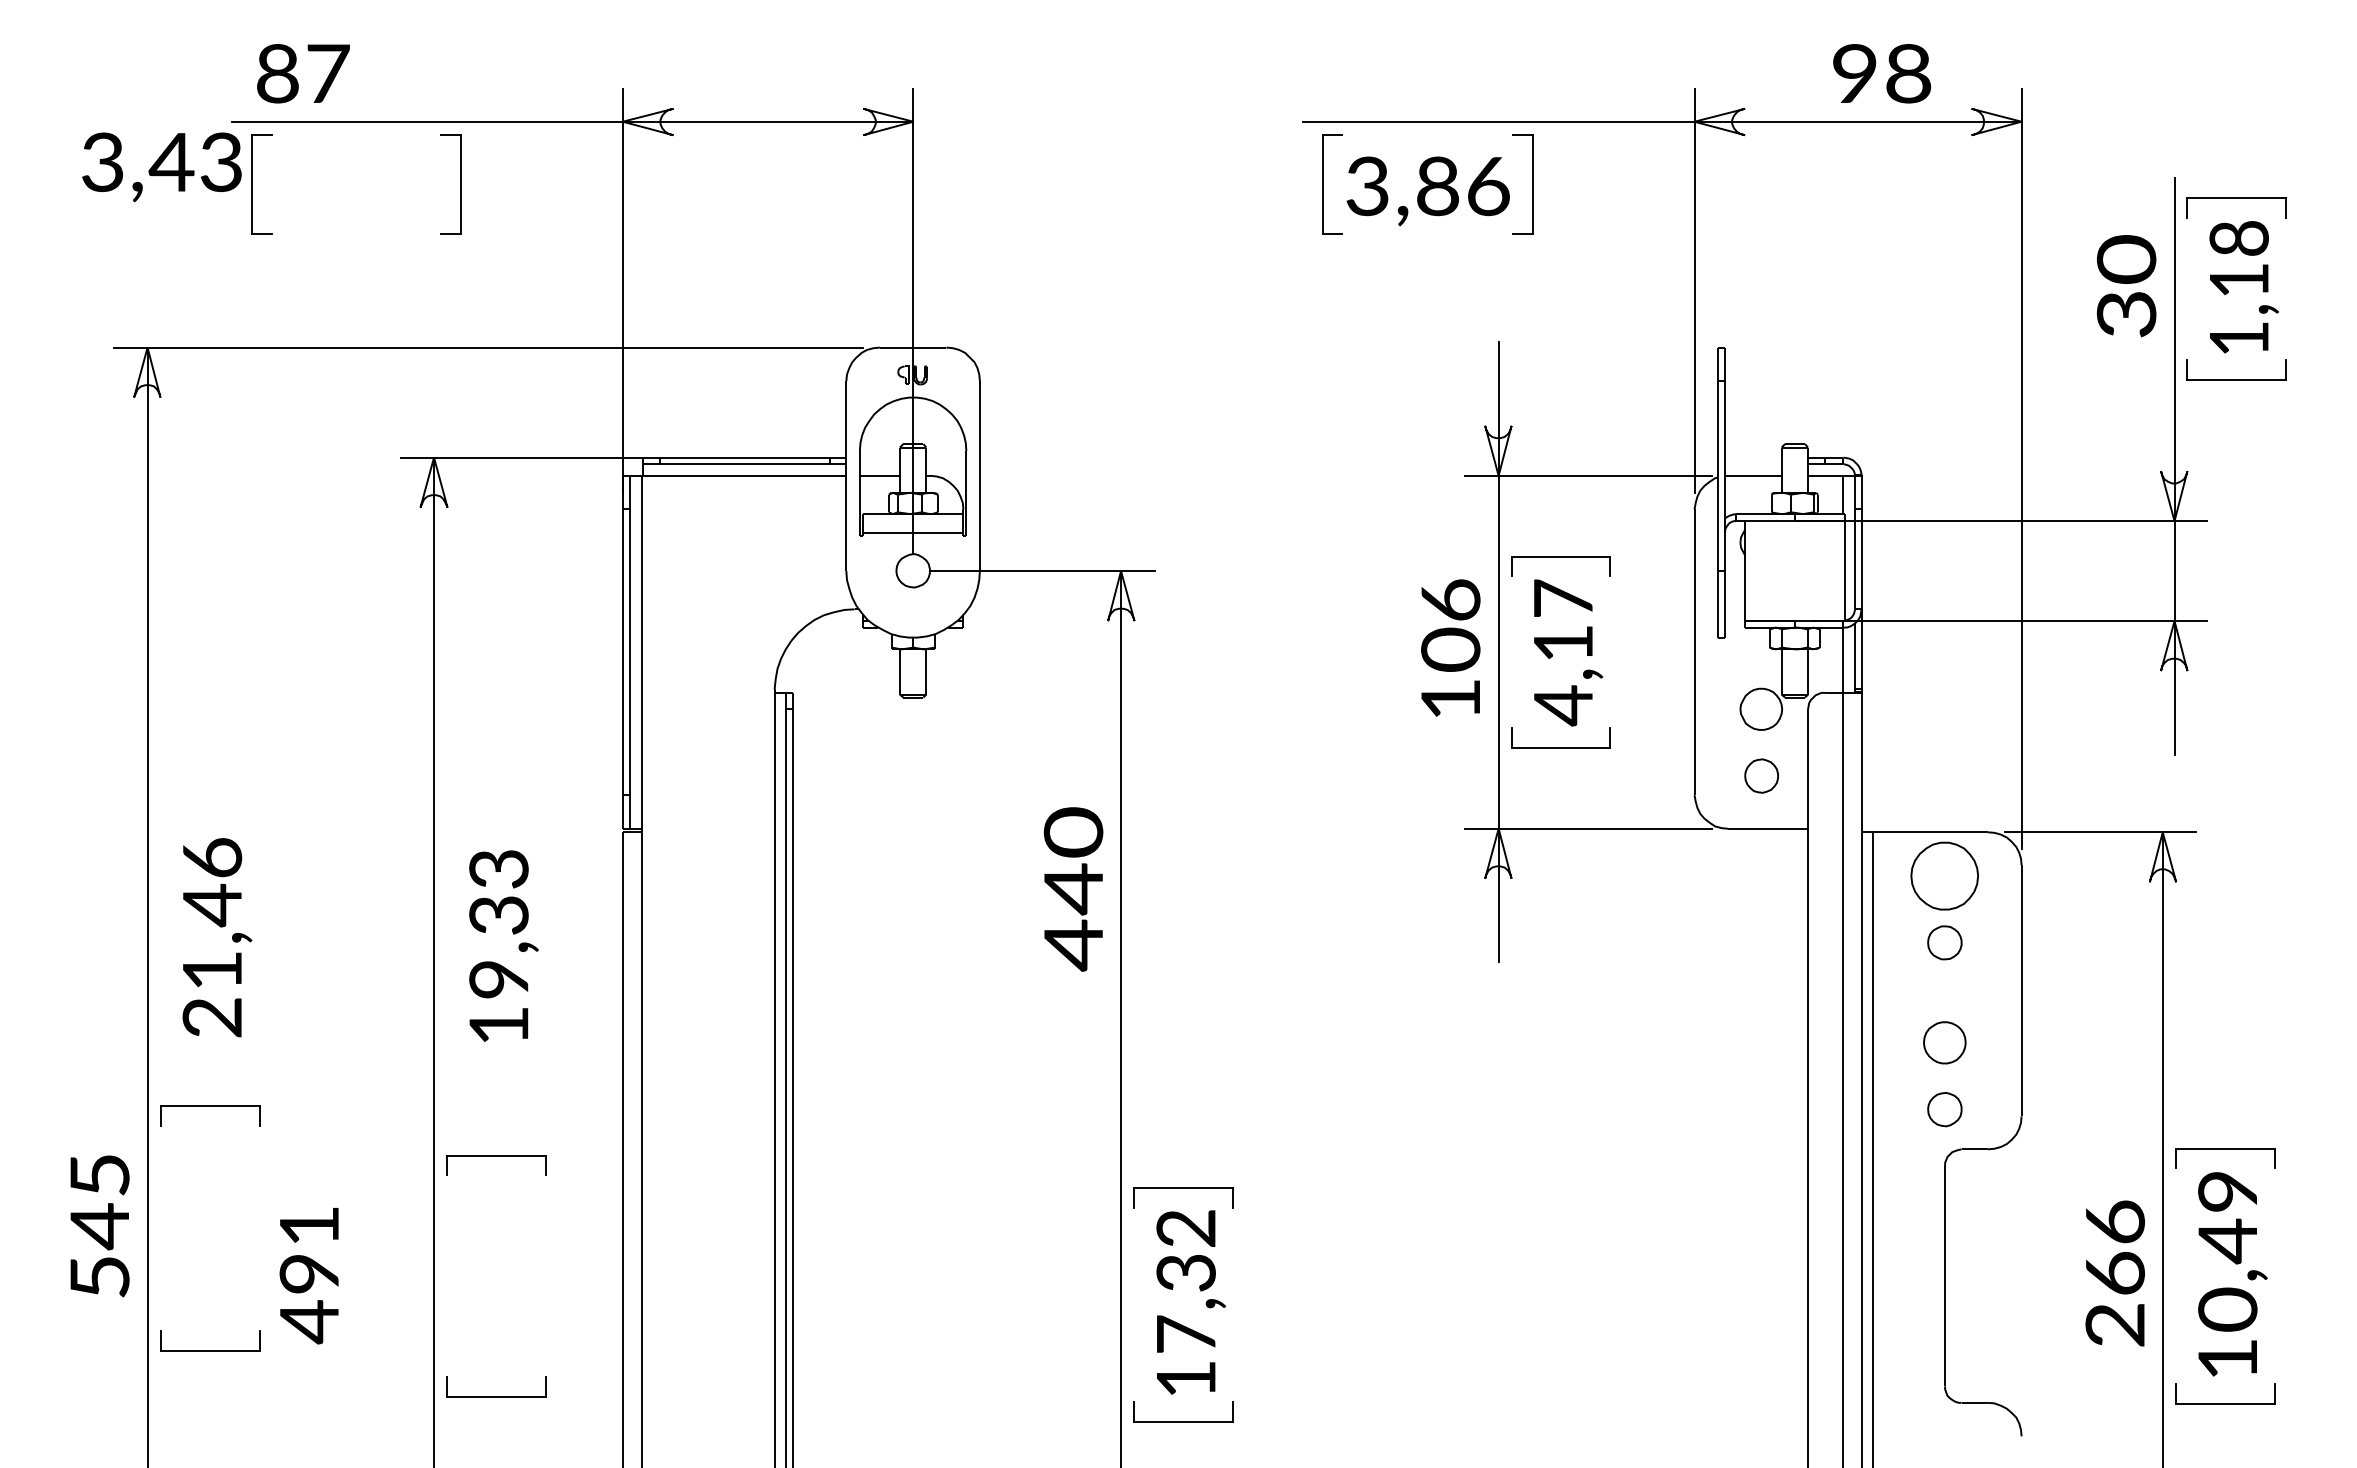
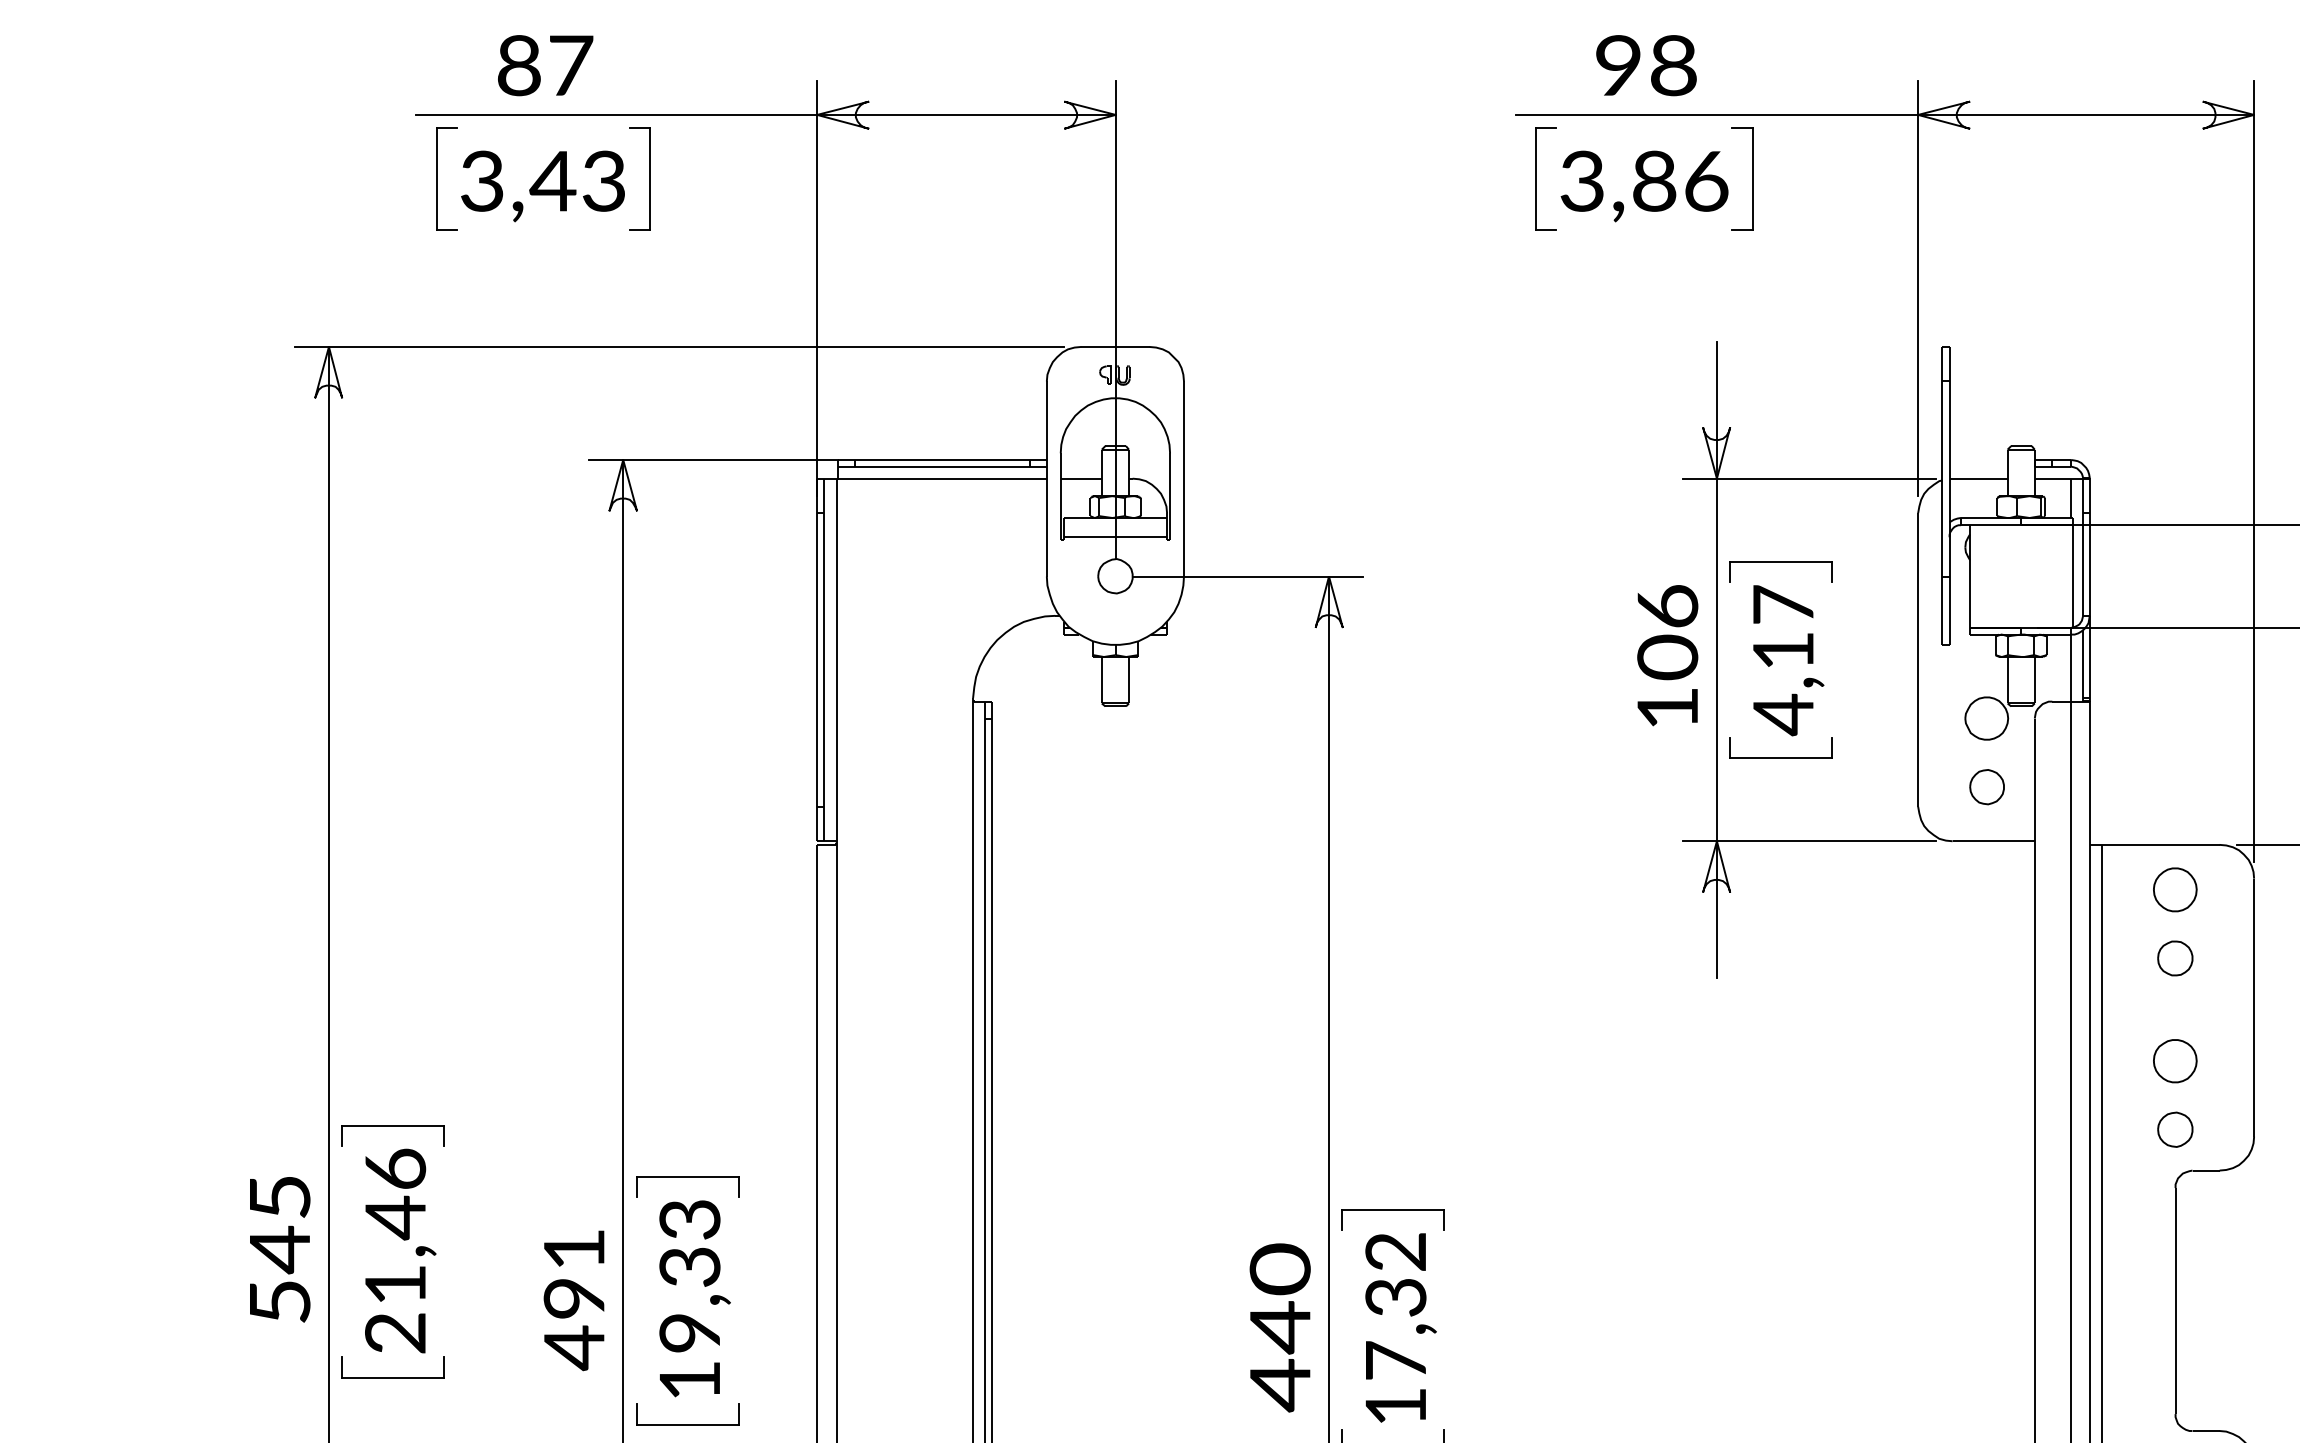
text: (303, 73) -> (545, 65), moved
text: (1882, 73) -> (1646, 65), moved
text: (161, 167) -> (542, 186), moved
part: (1944, 875) -> (2174, 889), size x0.62
text: (1073, 889) -> (1280, 1327), moved
text: (217, 937) -> (400, 1250), moved
text: (503, 945) -> (694, 1298), moved
text: (308, 1276) -> (573, 1301), moved

